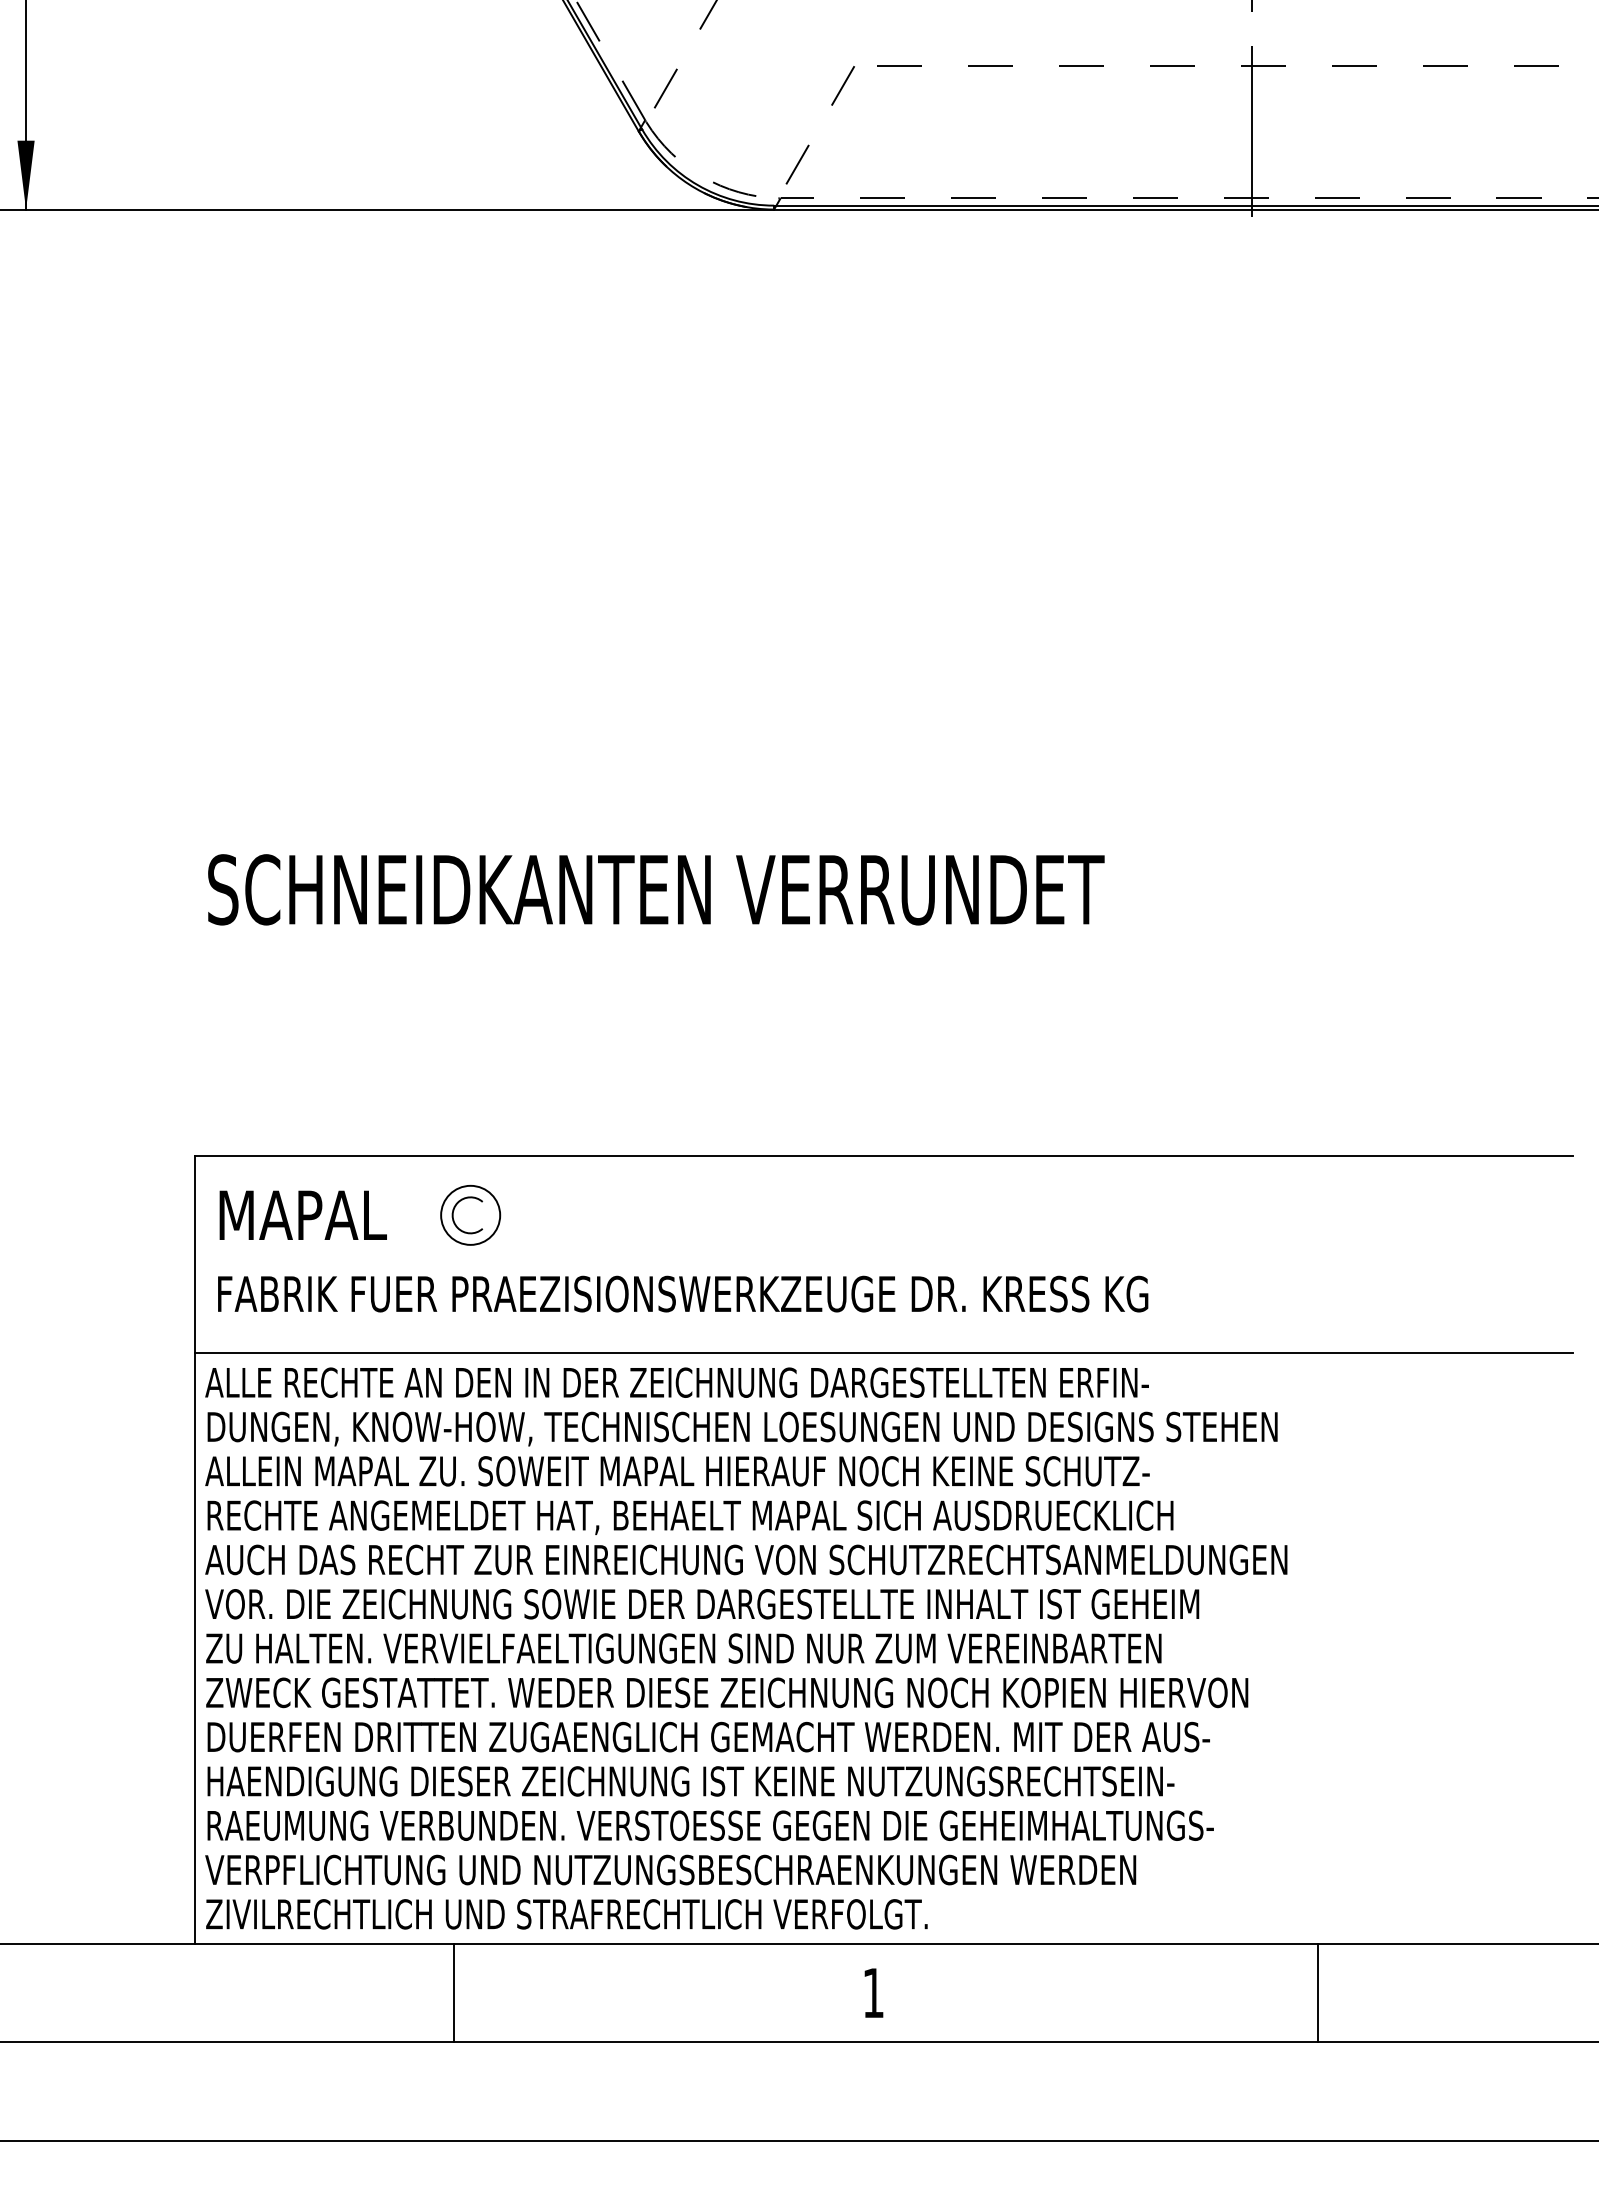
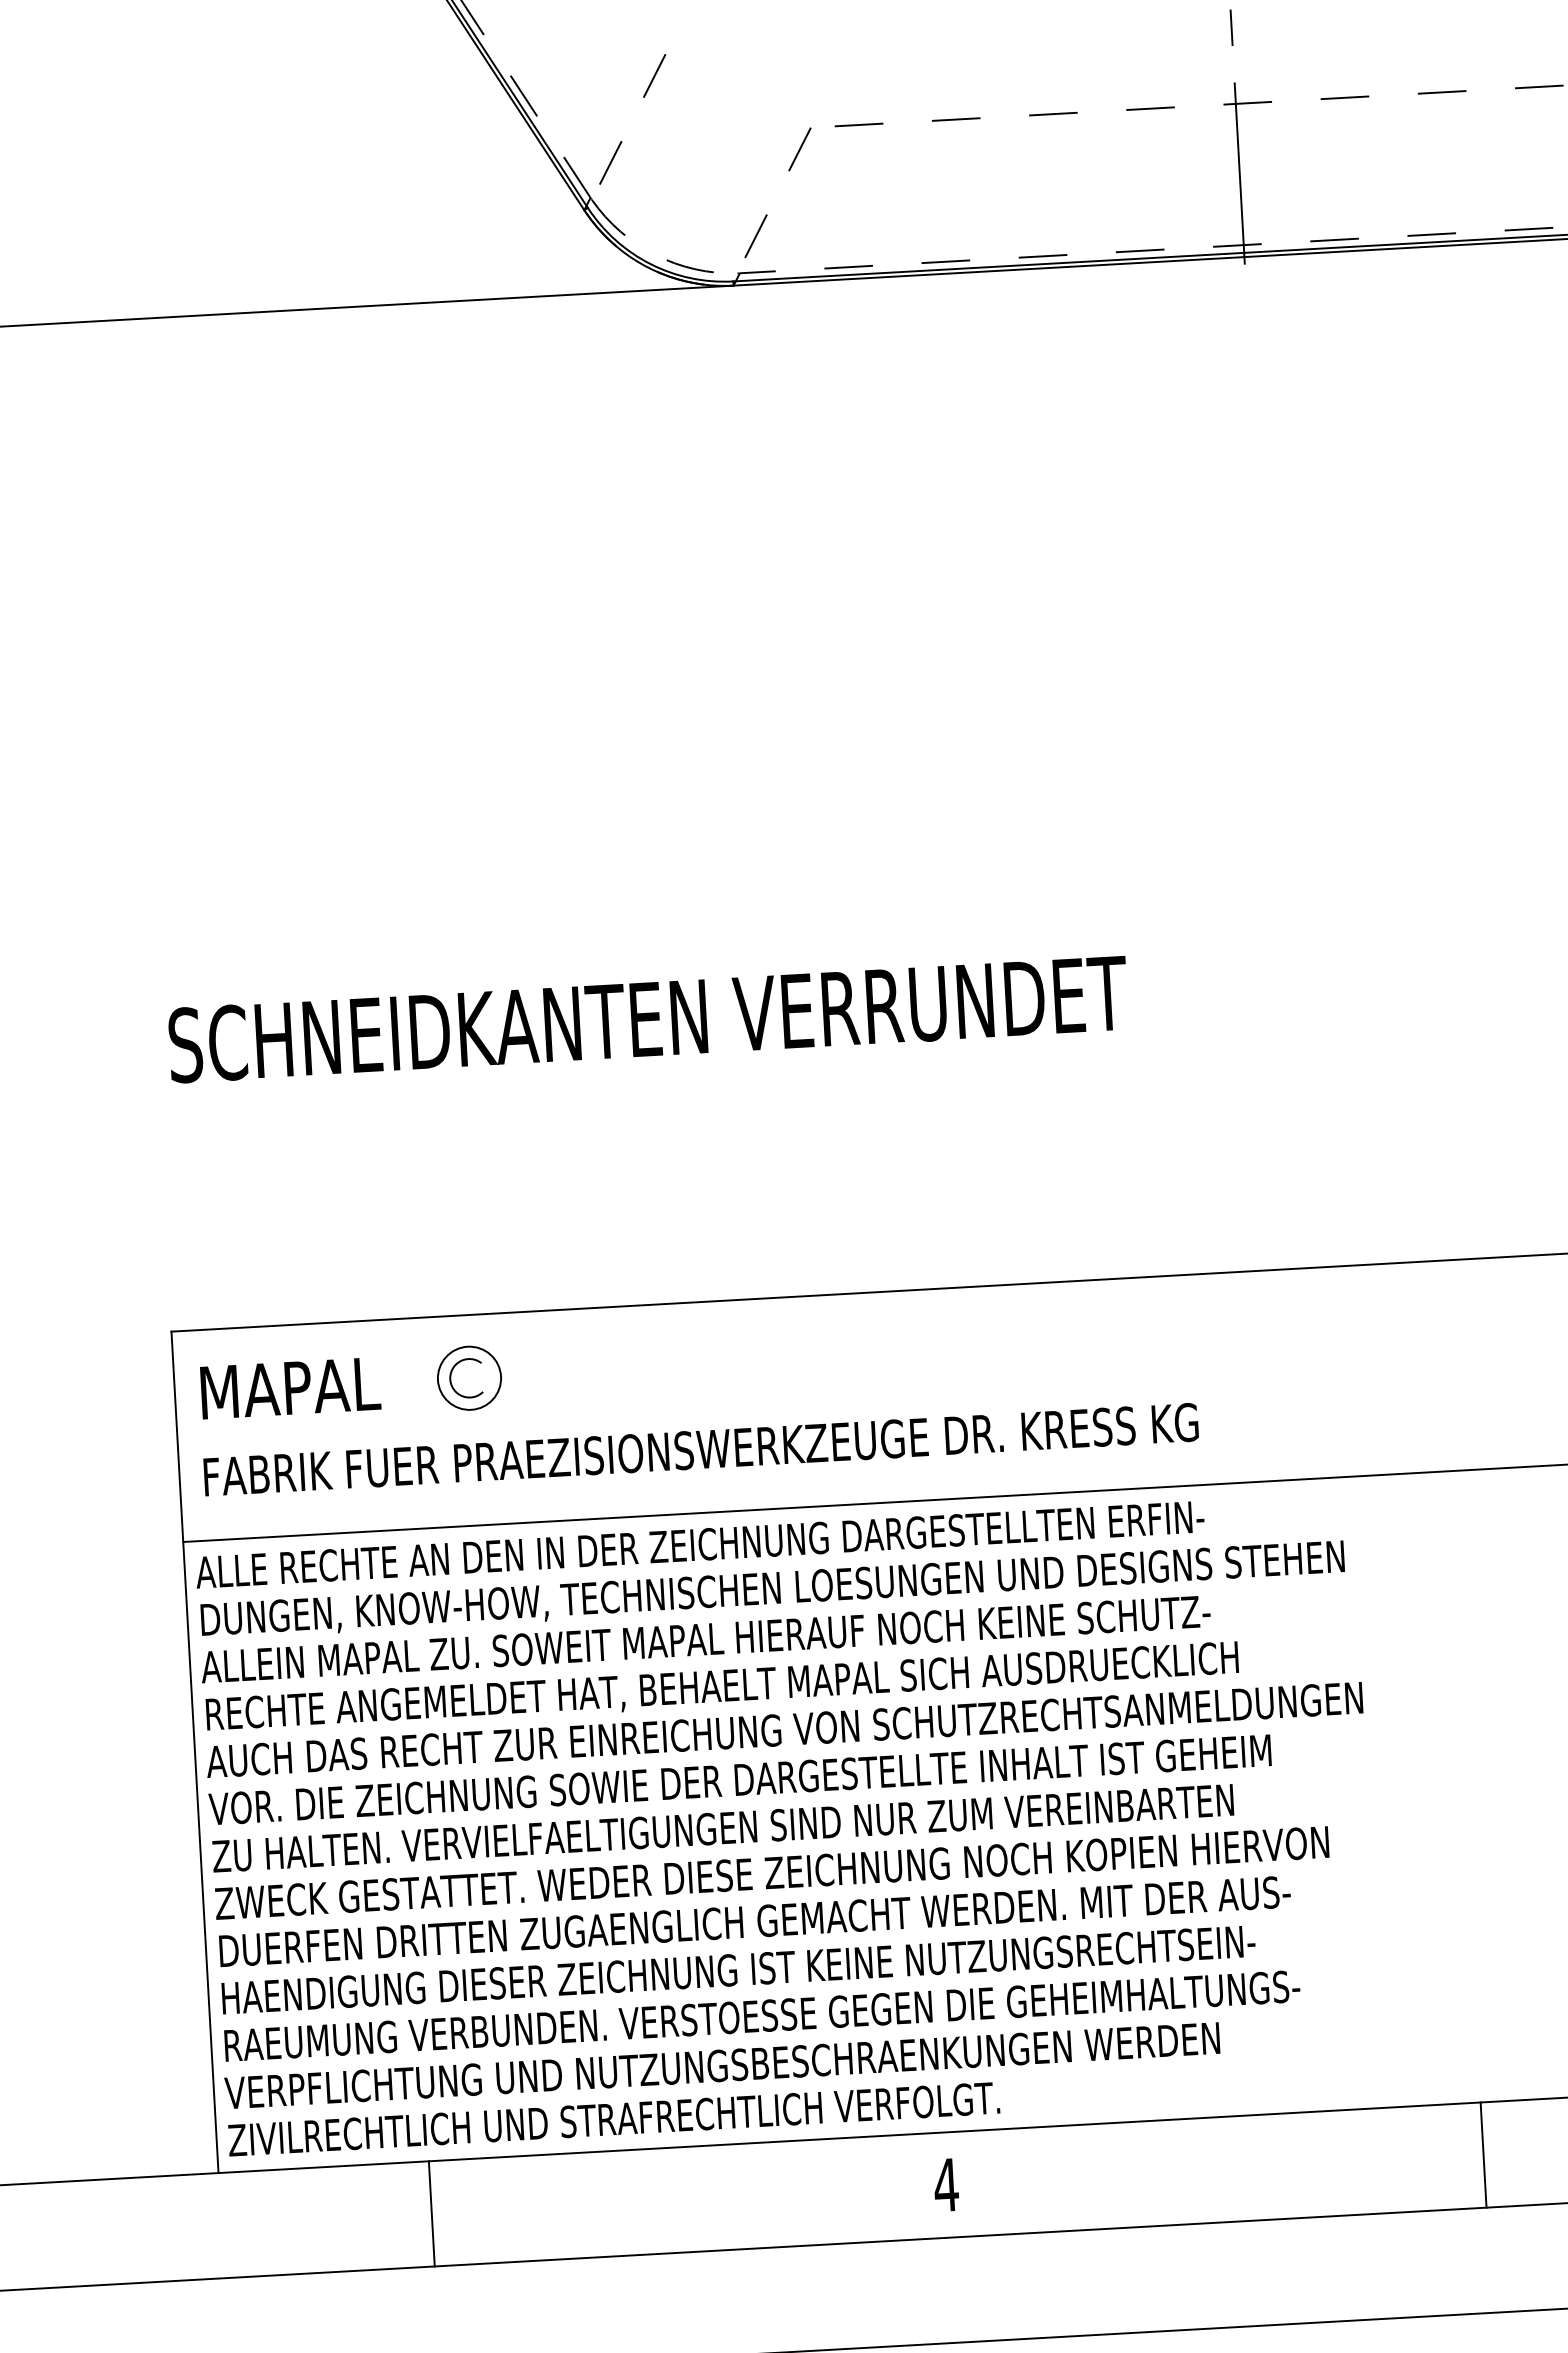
line: (453, 1992) -> (431, 2213), moved
text: (873, 1992) -> (946, 2184), 1 -> 4
line: (1318, 1992) -> (1483, 2154), moved

